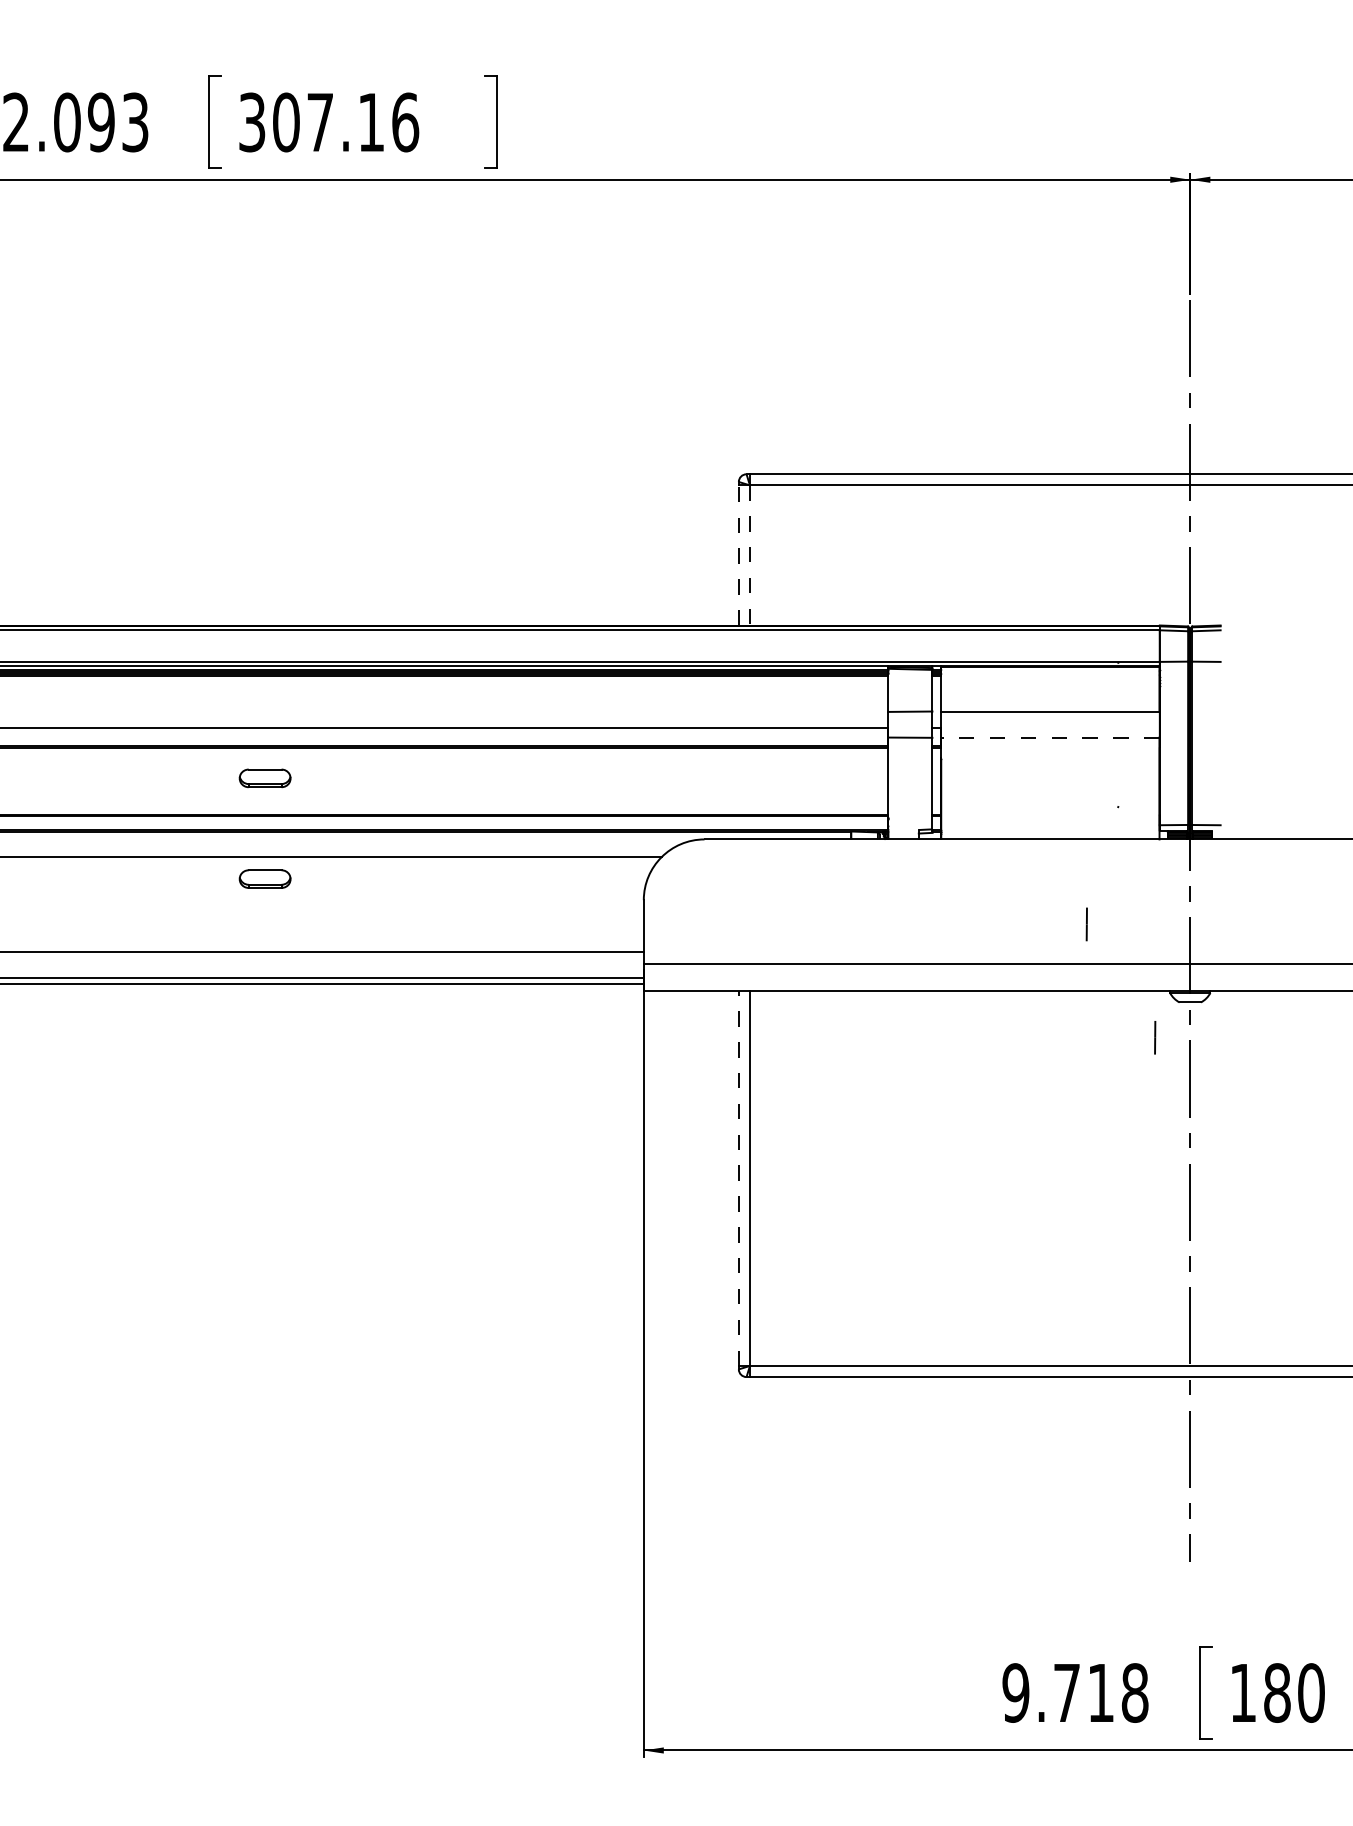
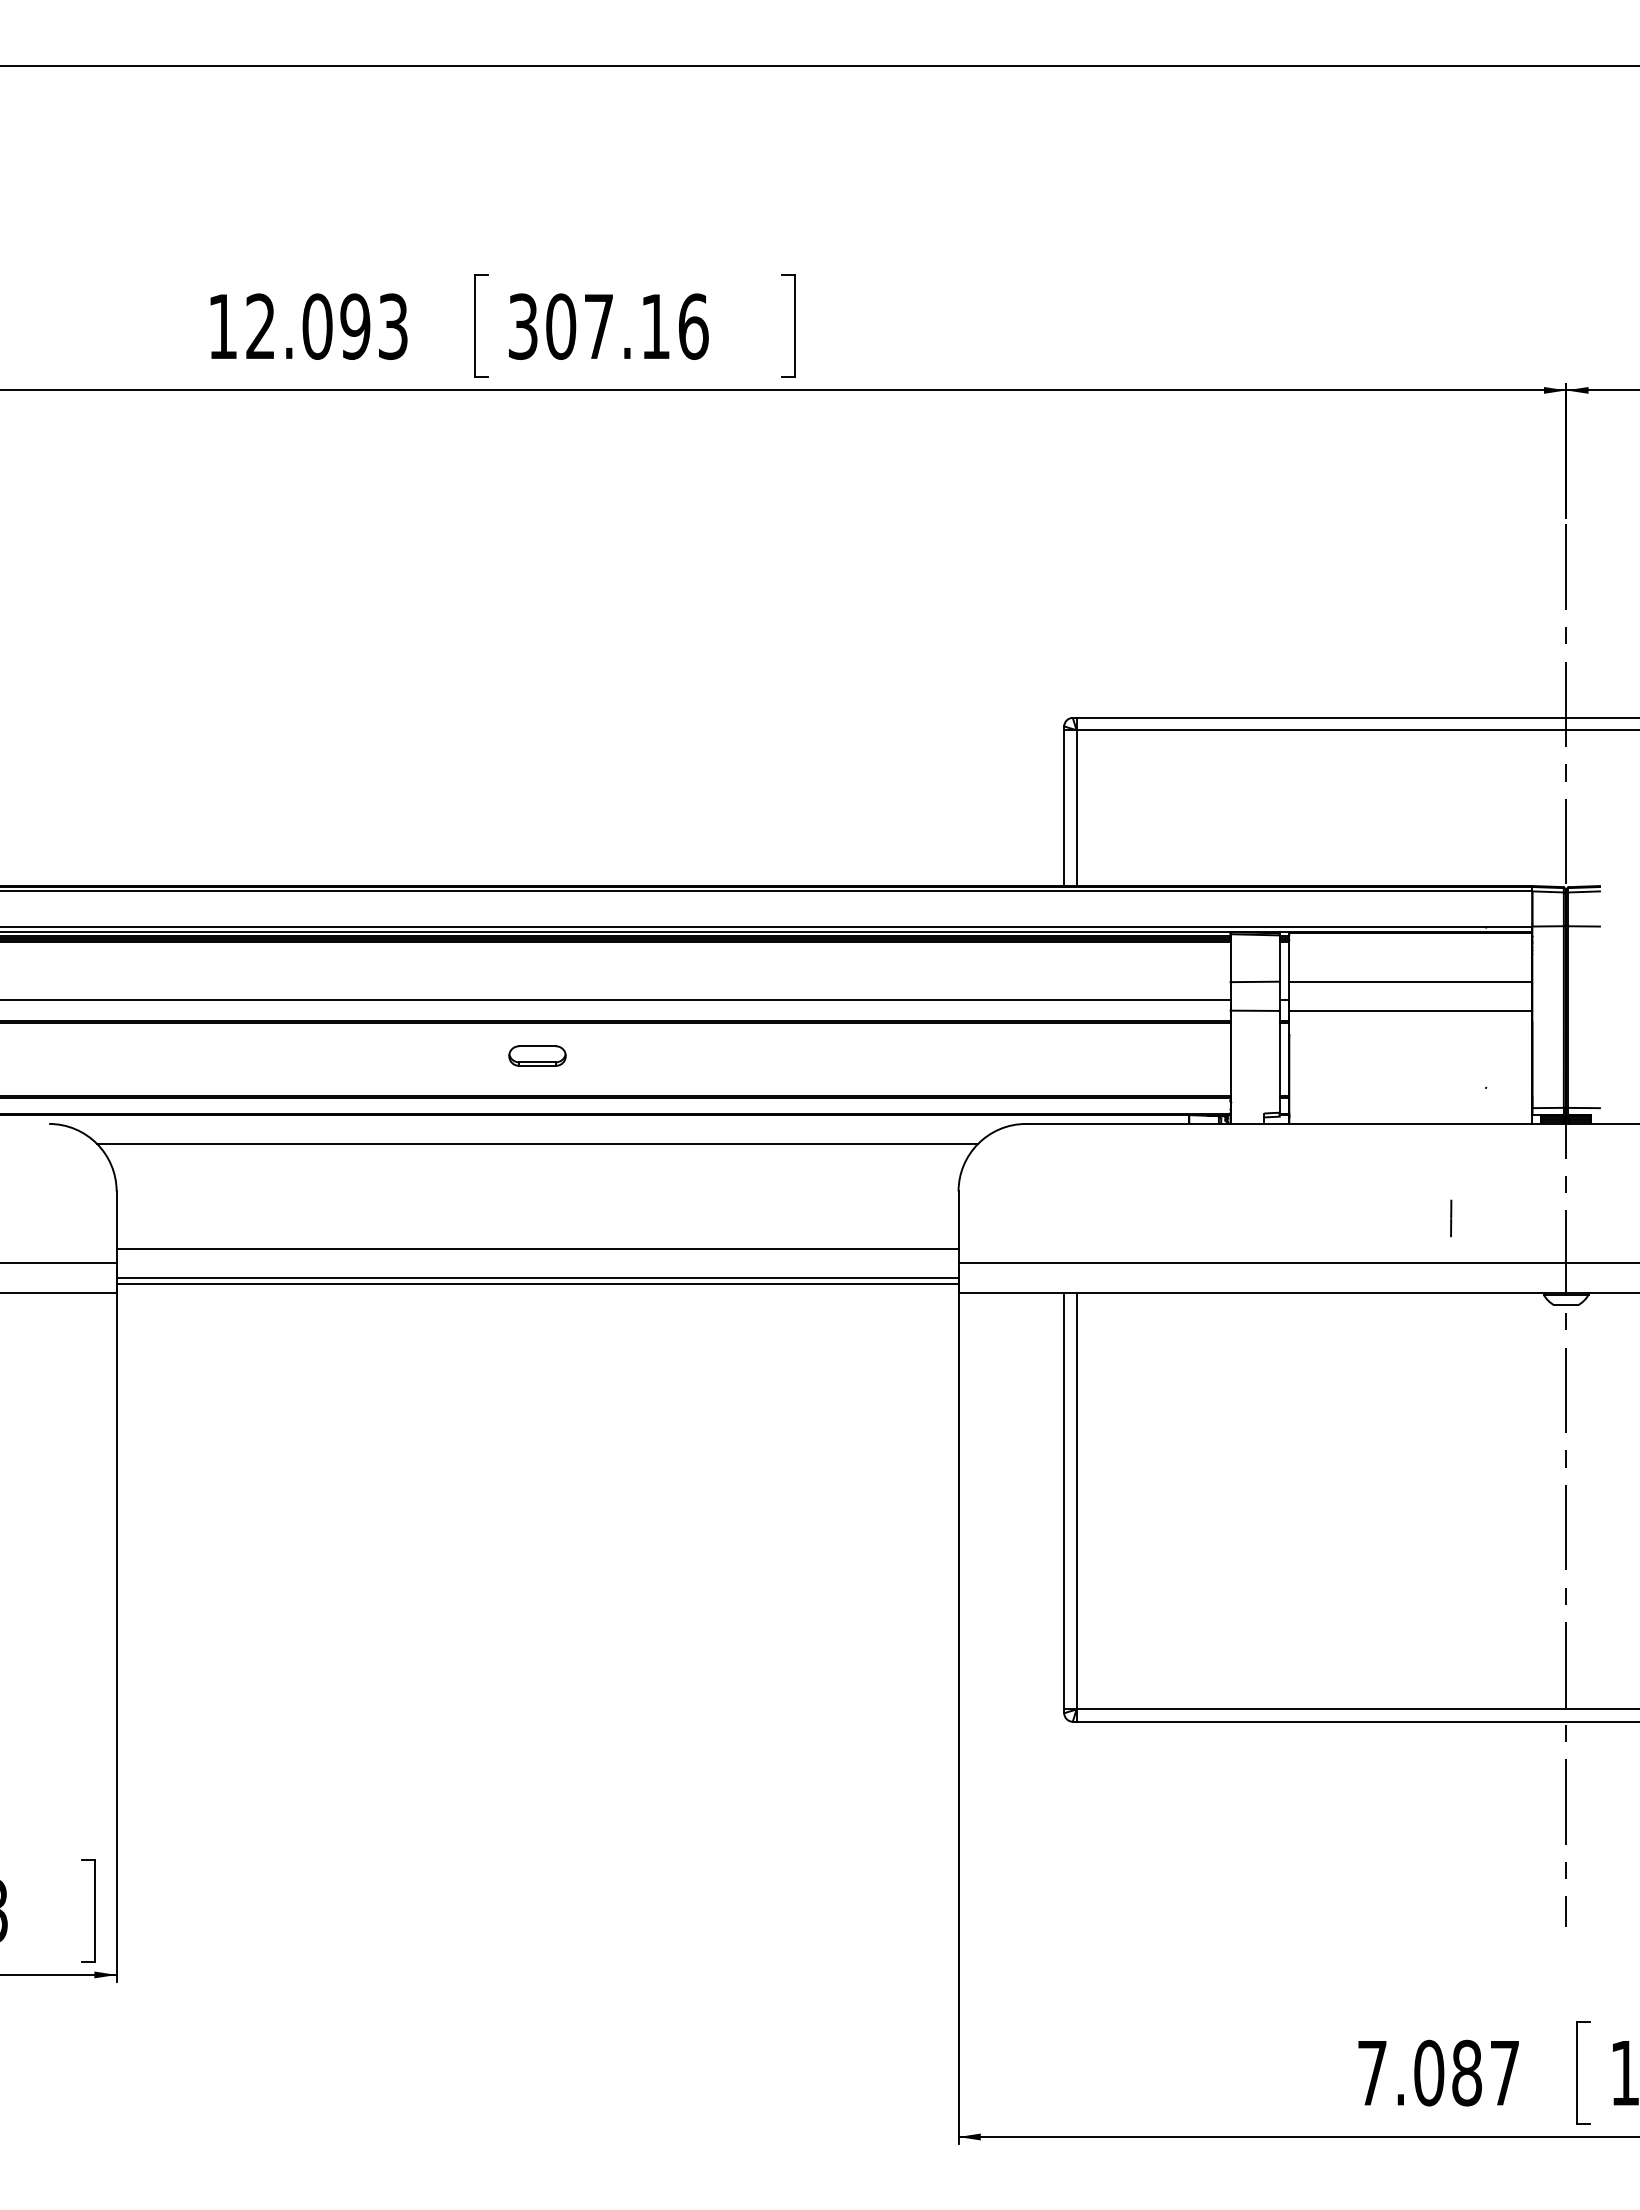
line: (739, 555) -> (1064, 808), dashed -> solid
line: (749, 555) -> (1076, 808), dashed -> solid
line: (1050, 737) -> (1410, 1010), dashed -> solid
part: (265, 878) -> (537, 1167), removed
line: (1155, 1037) -> (1527, 1344), removed
line: (739, 1178) -> (1064, 1500), dashed -> solid
text: (1075, 1692) -> (1438, 2072), 9.718 -> 7.087

